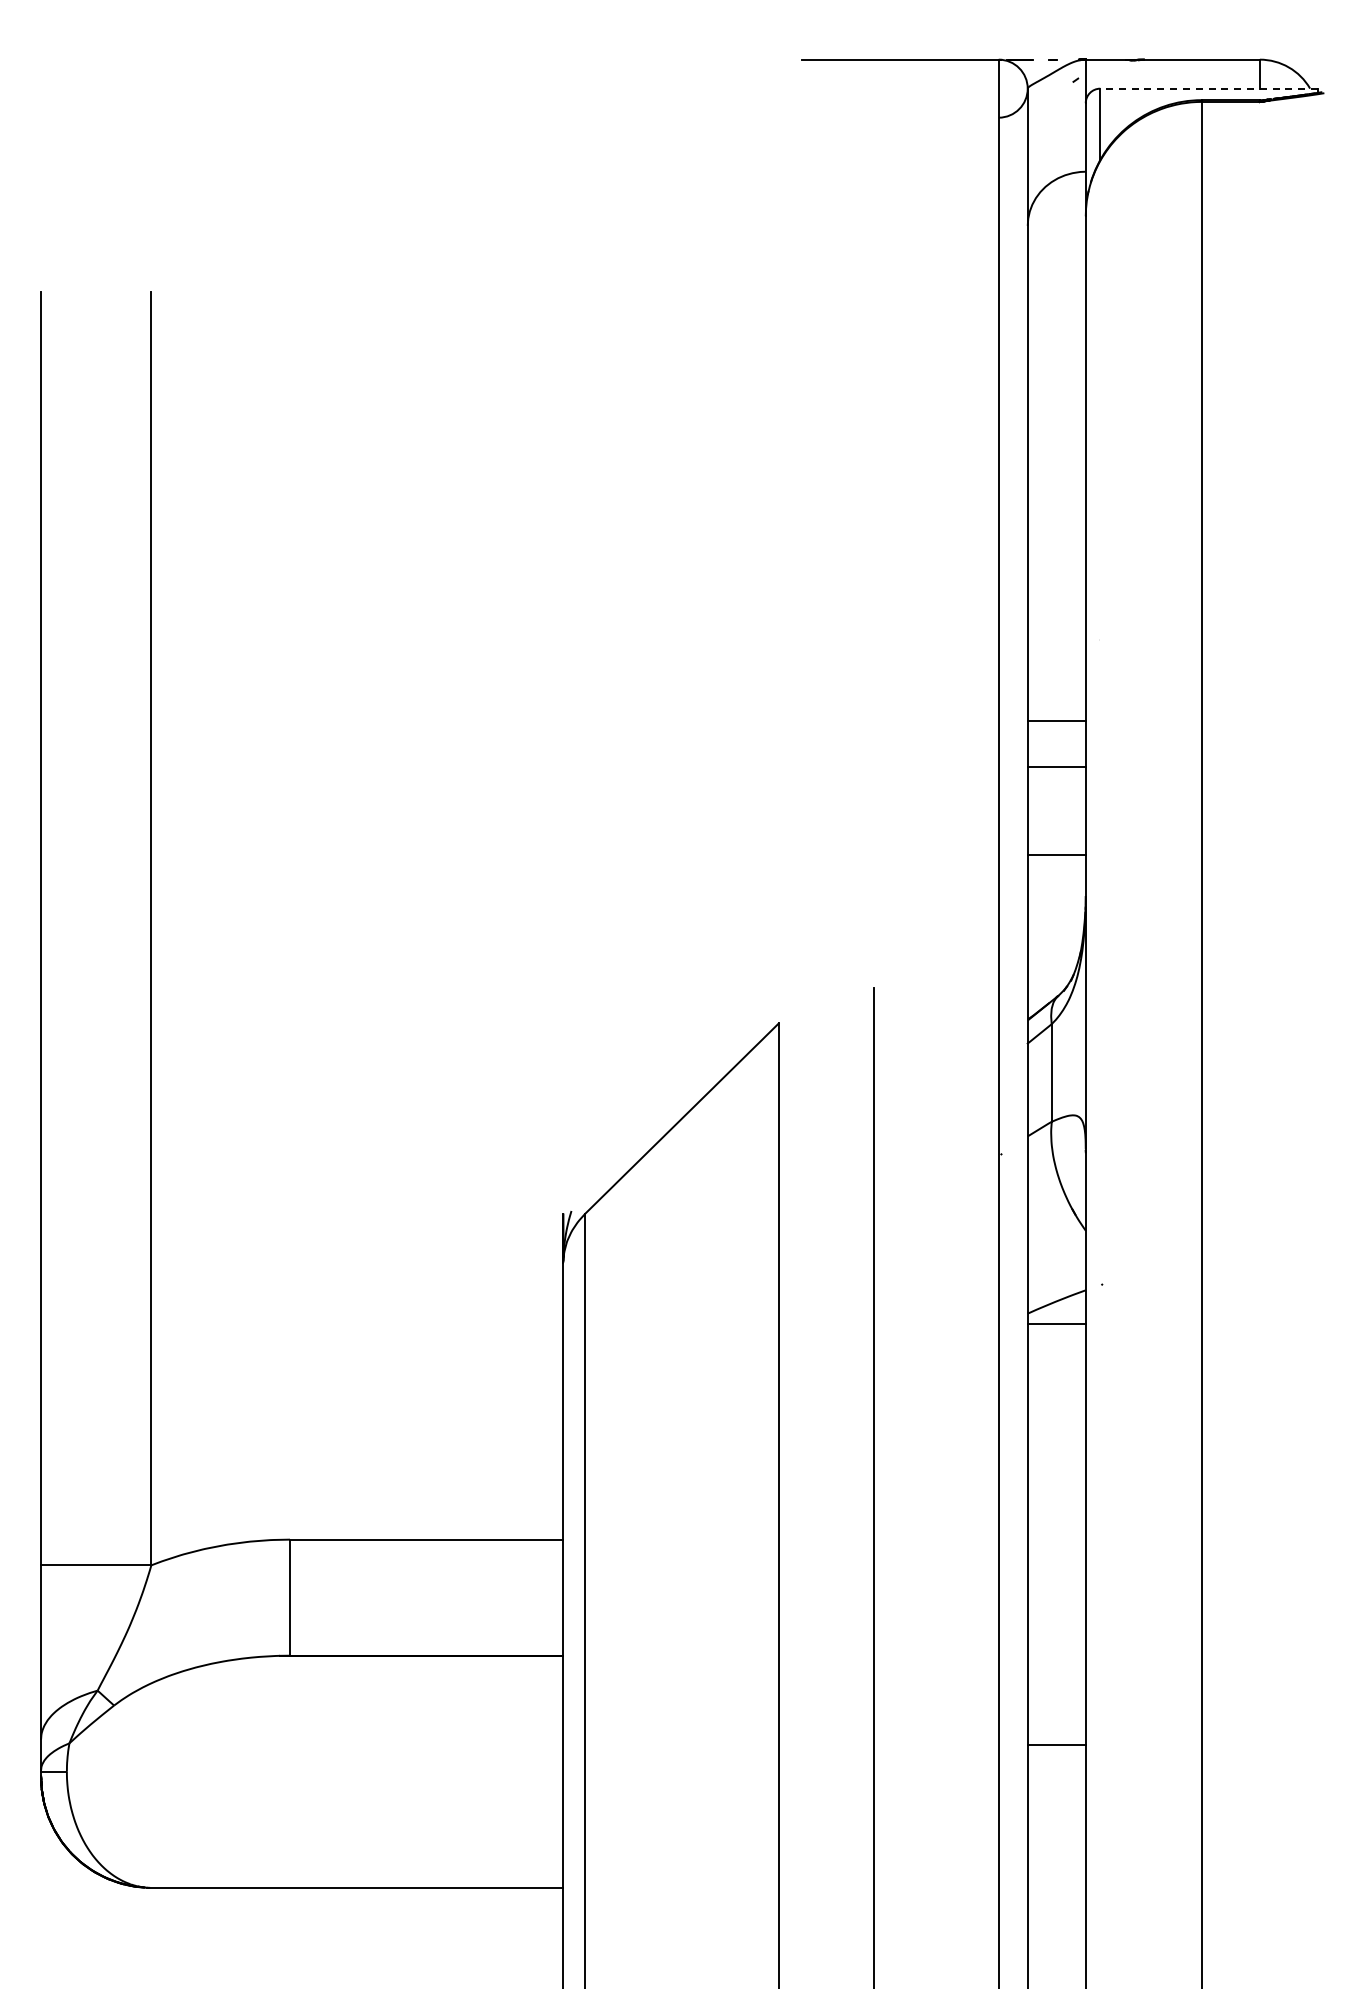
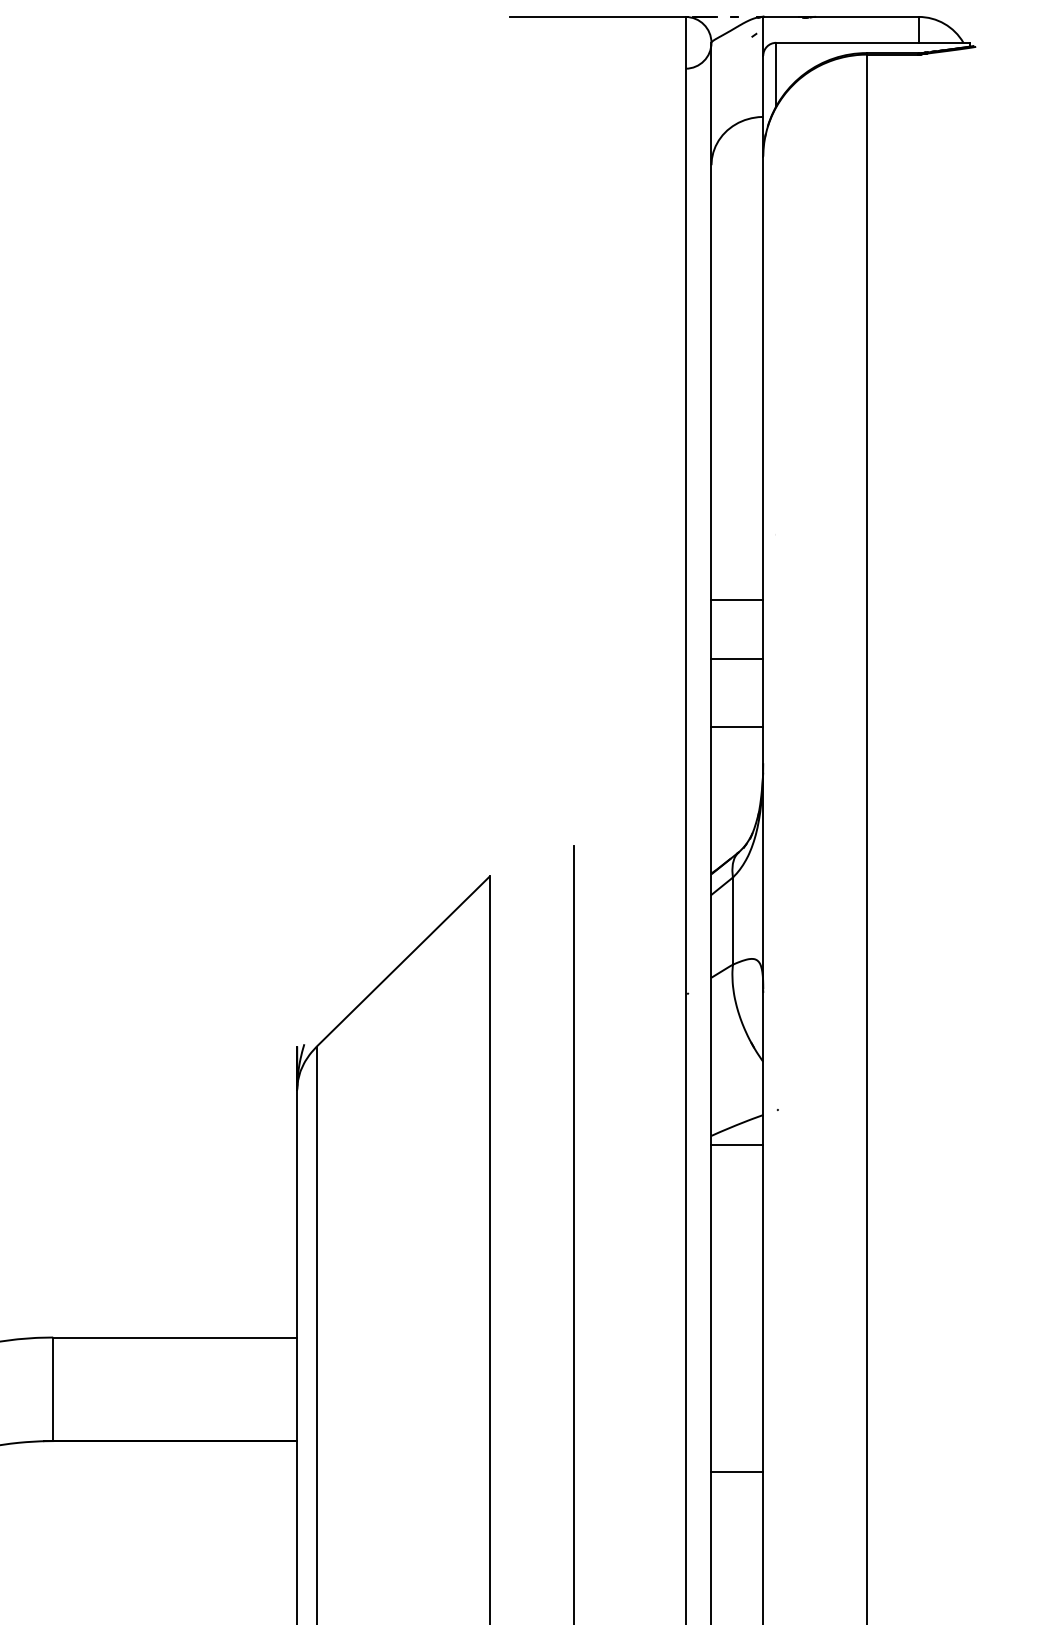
line: (1209, 88) -> (873, 42), dashed -> solid
line: (1056, 721) -> (737, 659), moved
line: (1056, 767) -> (737, 600), moved
line: (1056, 1744) -> (737, 1471), moved

